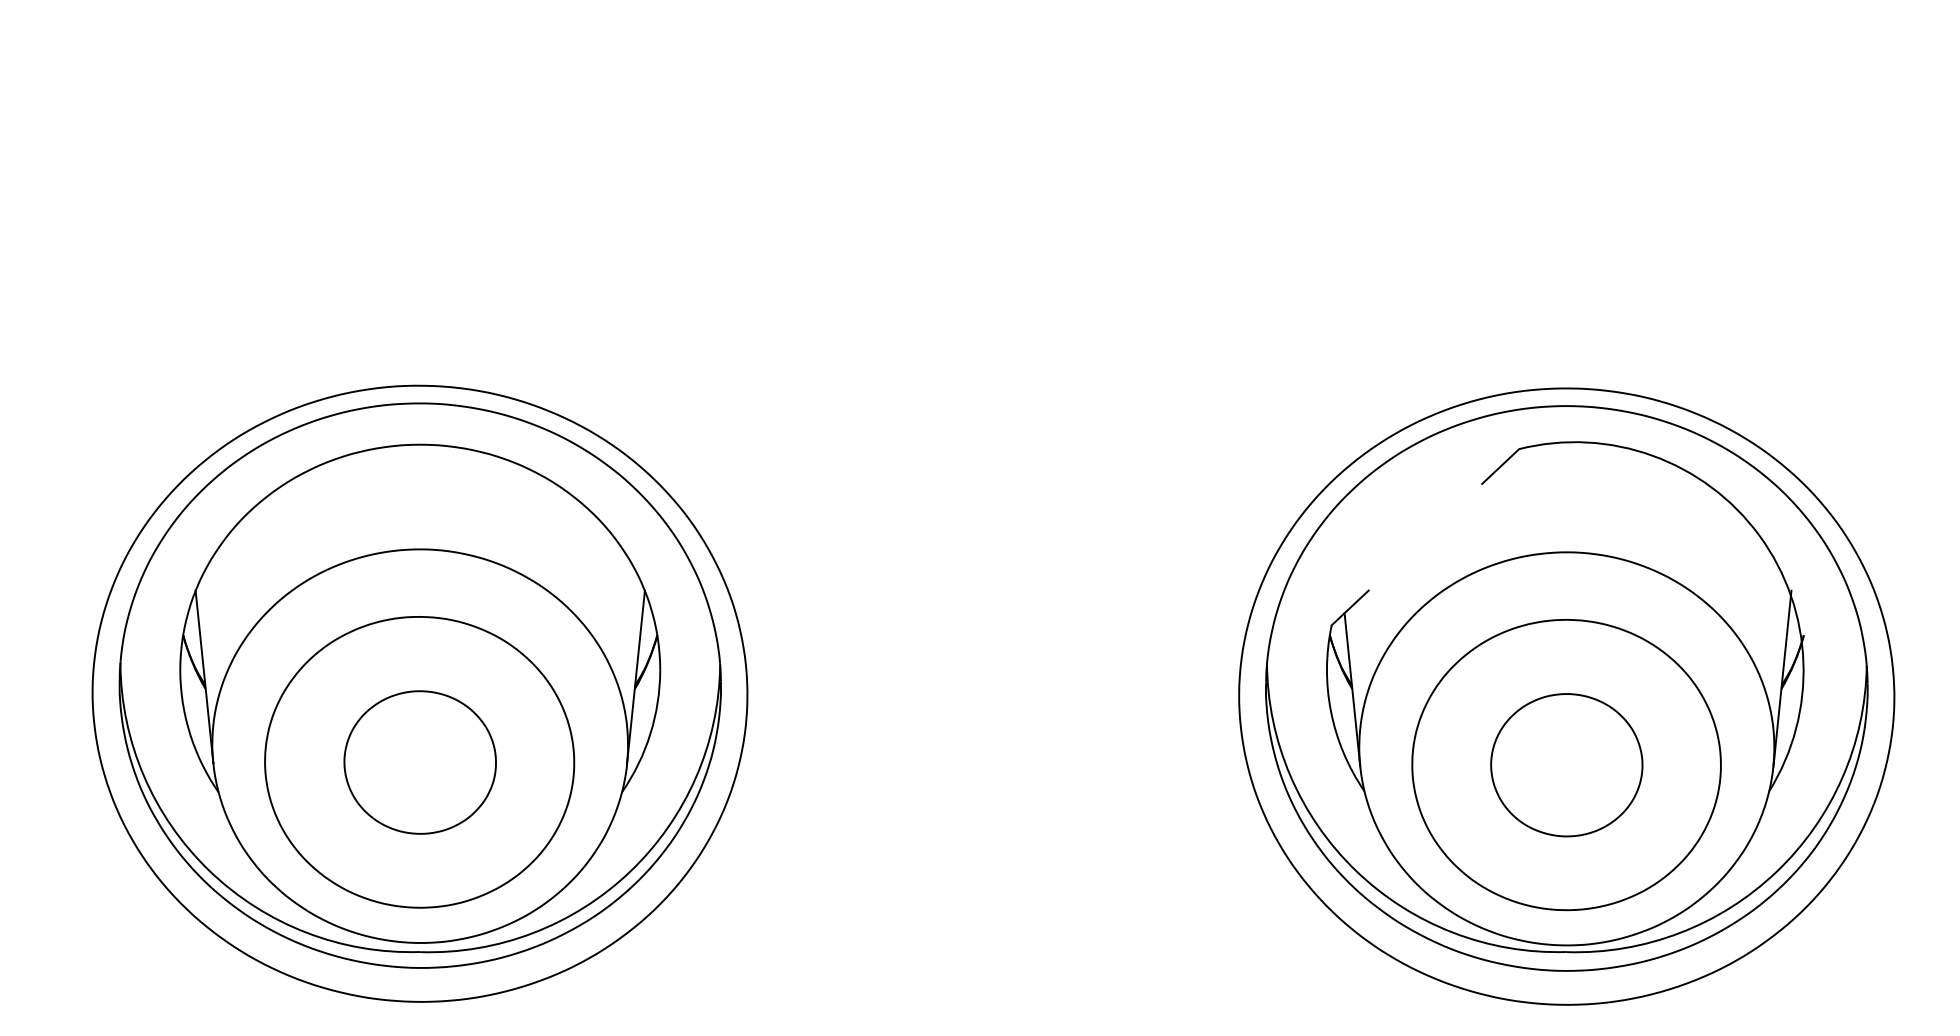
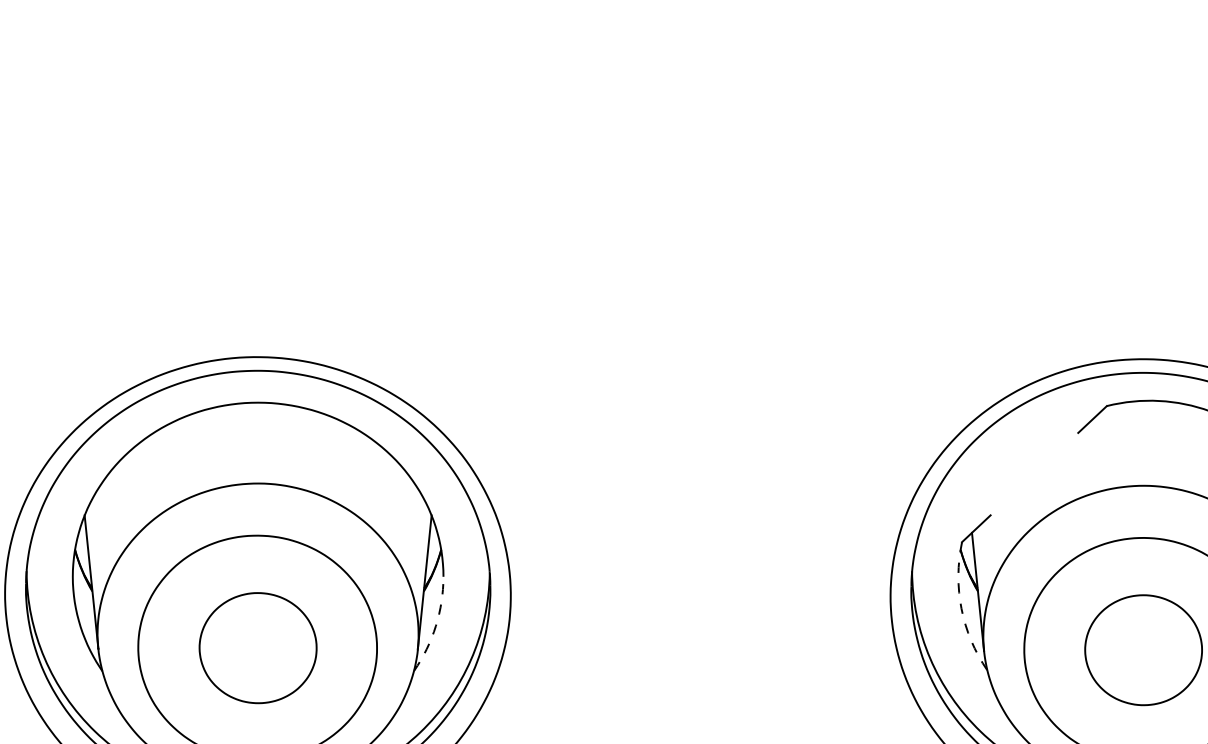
arc: (1331, 711) -> (961, 608), solid -> dashed
arc: (650, 733) -> (435, 625), solid -> dashed

